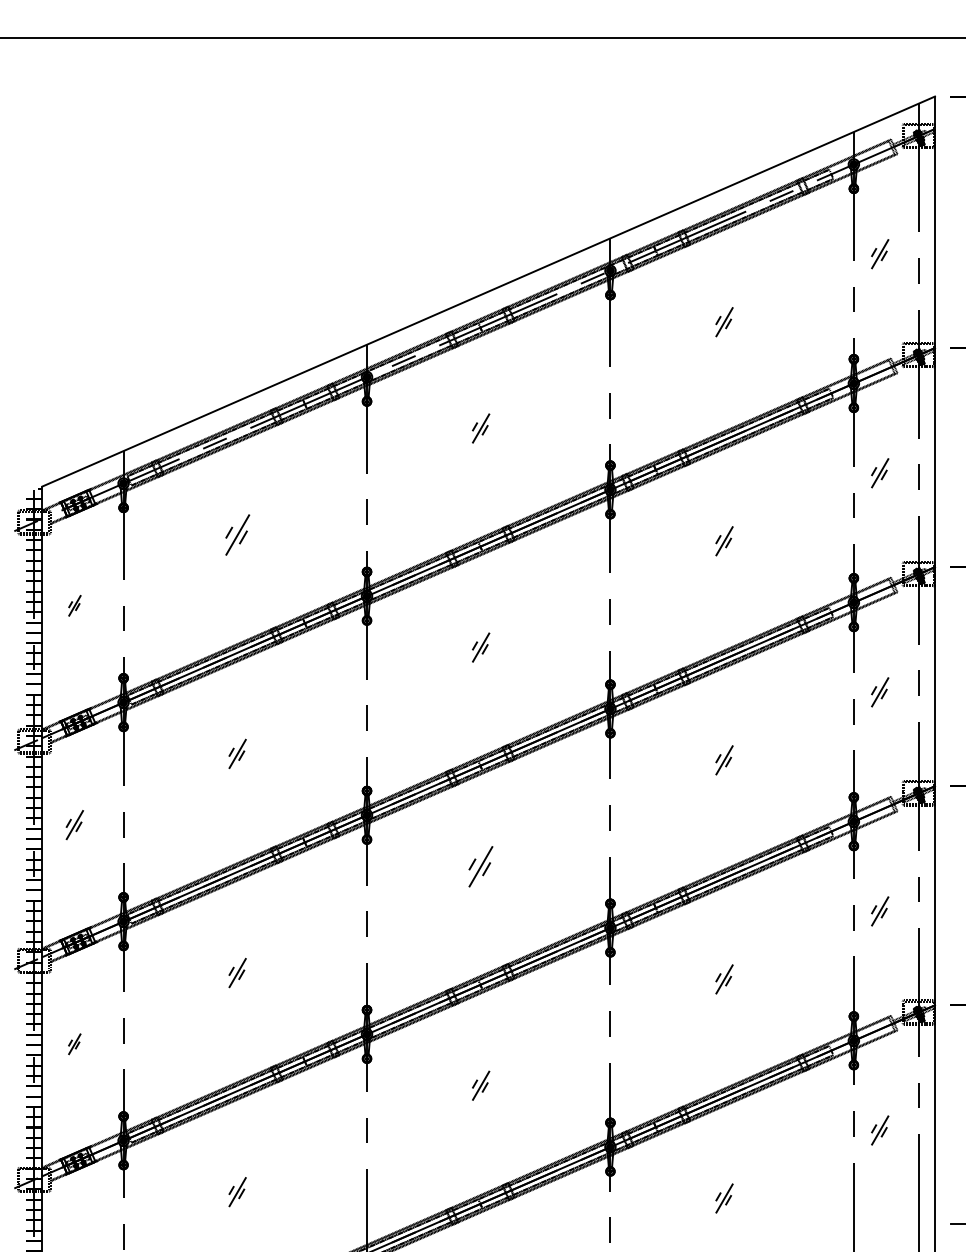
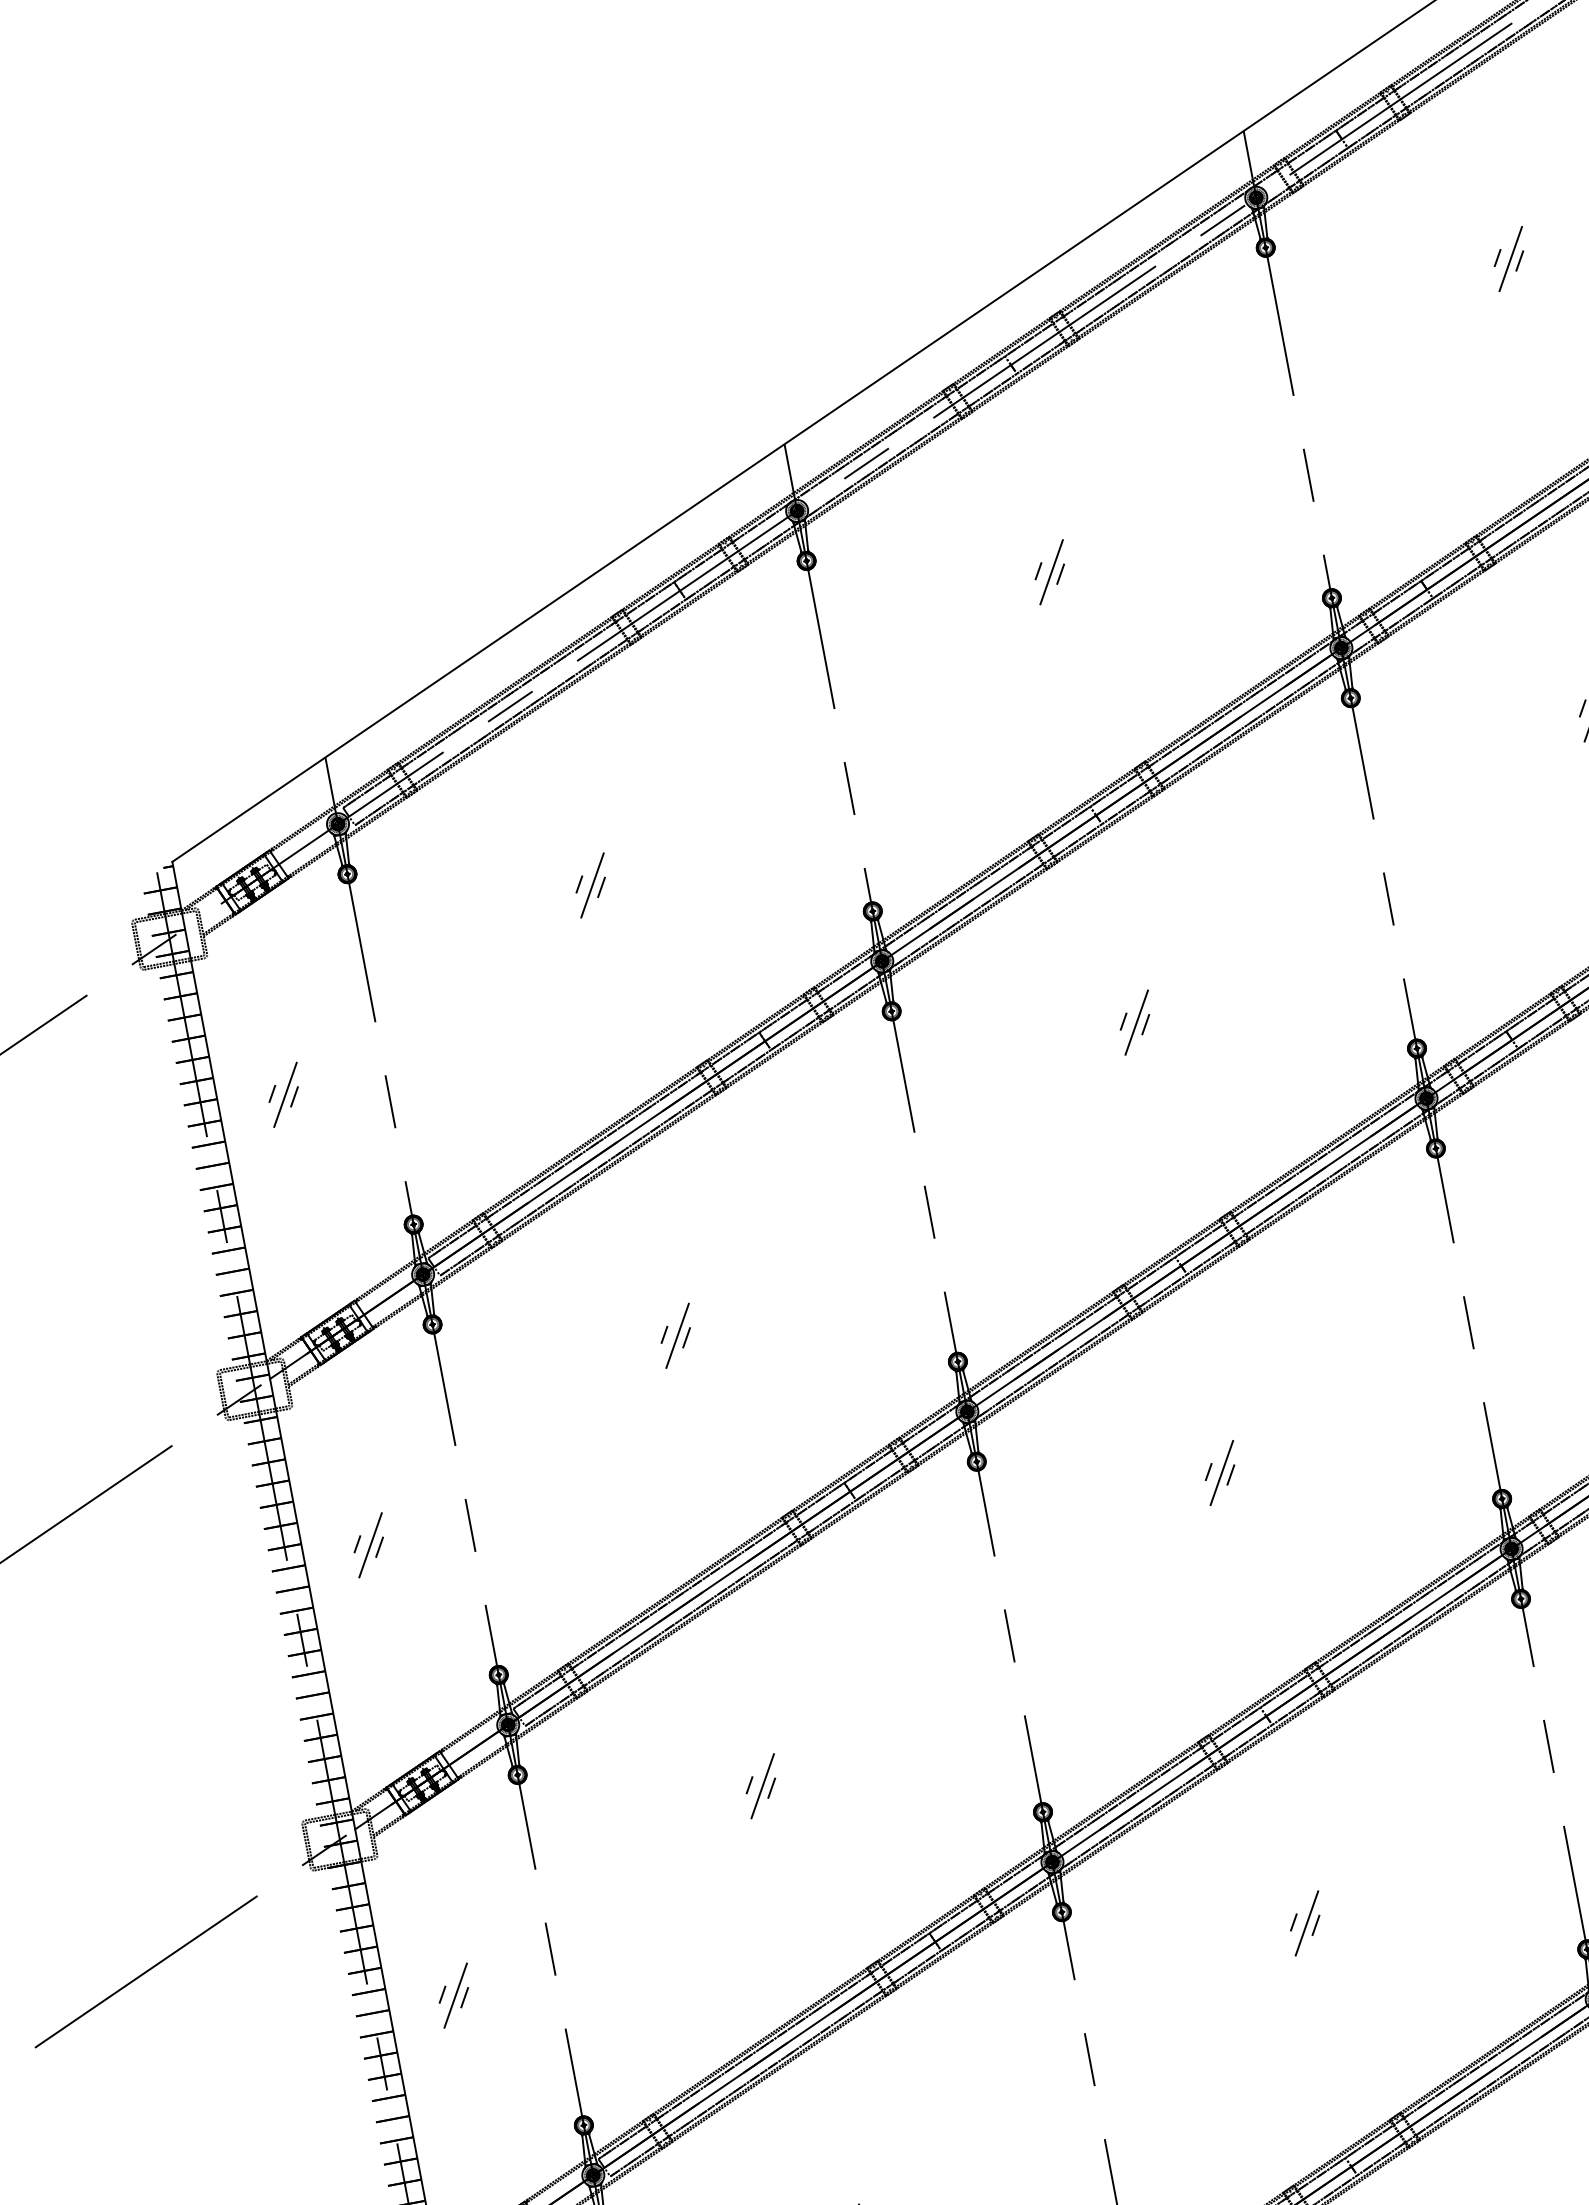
part: (237, 534) -> (591, 884), size x0.71
part: (74, 605) -> (284, 1094), size x1.43
part: (481, 866) -> (1222, 1472), size x0.71
part: (74, 1044) -> (454, 1996), size x1.43

